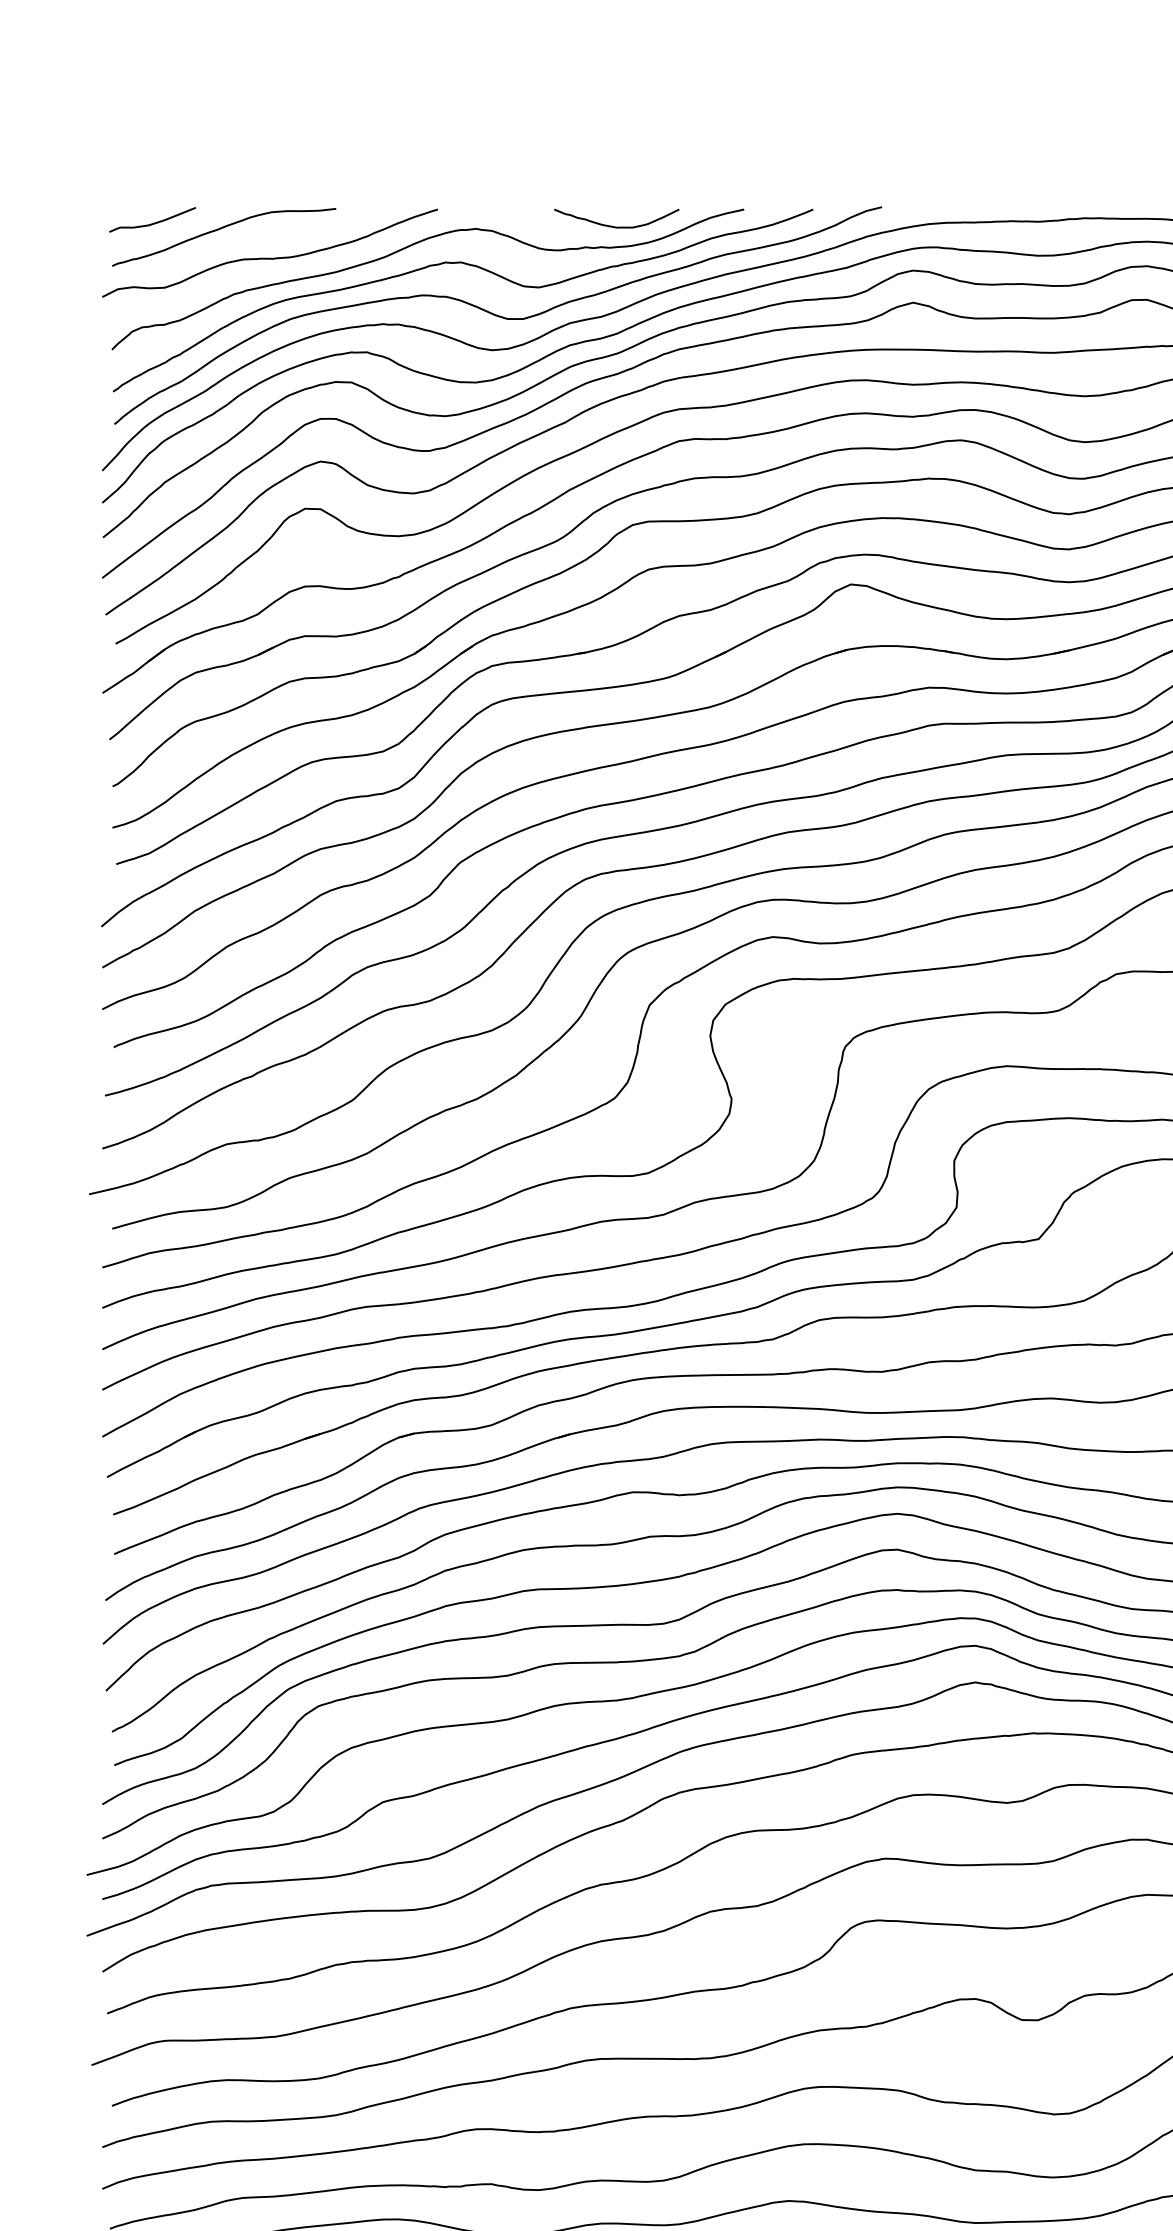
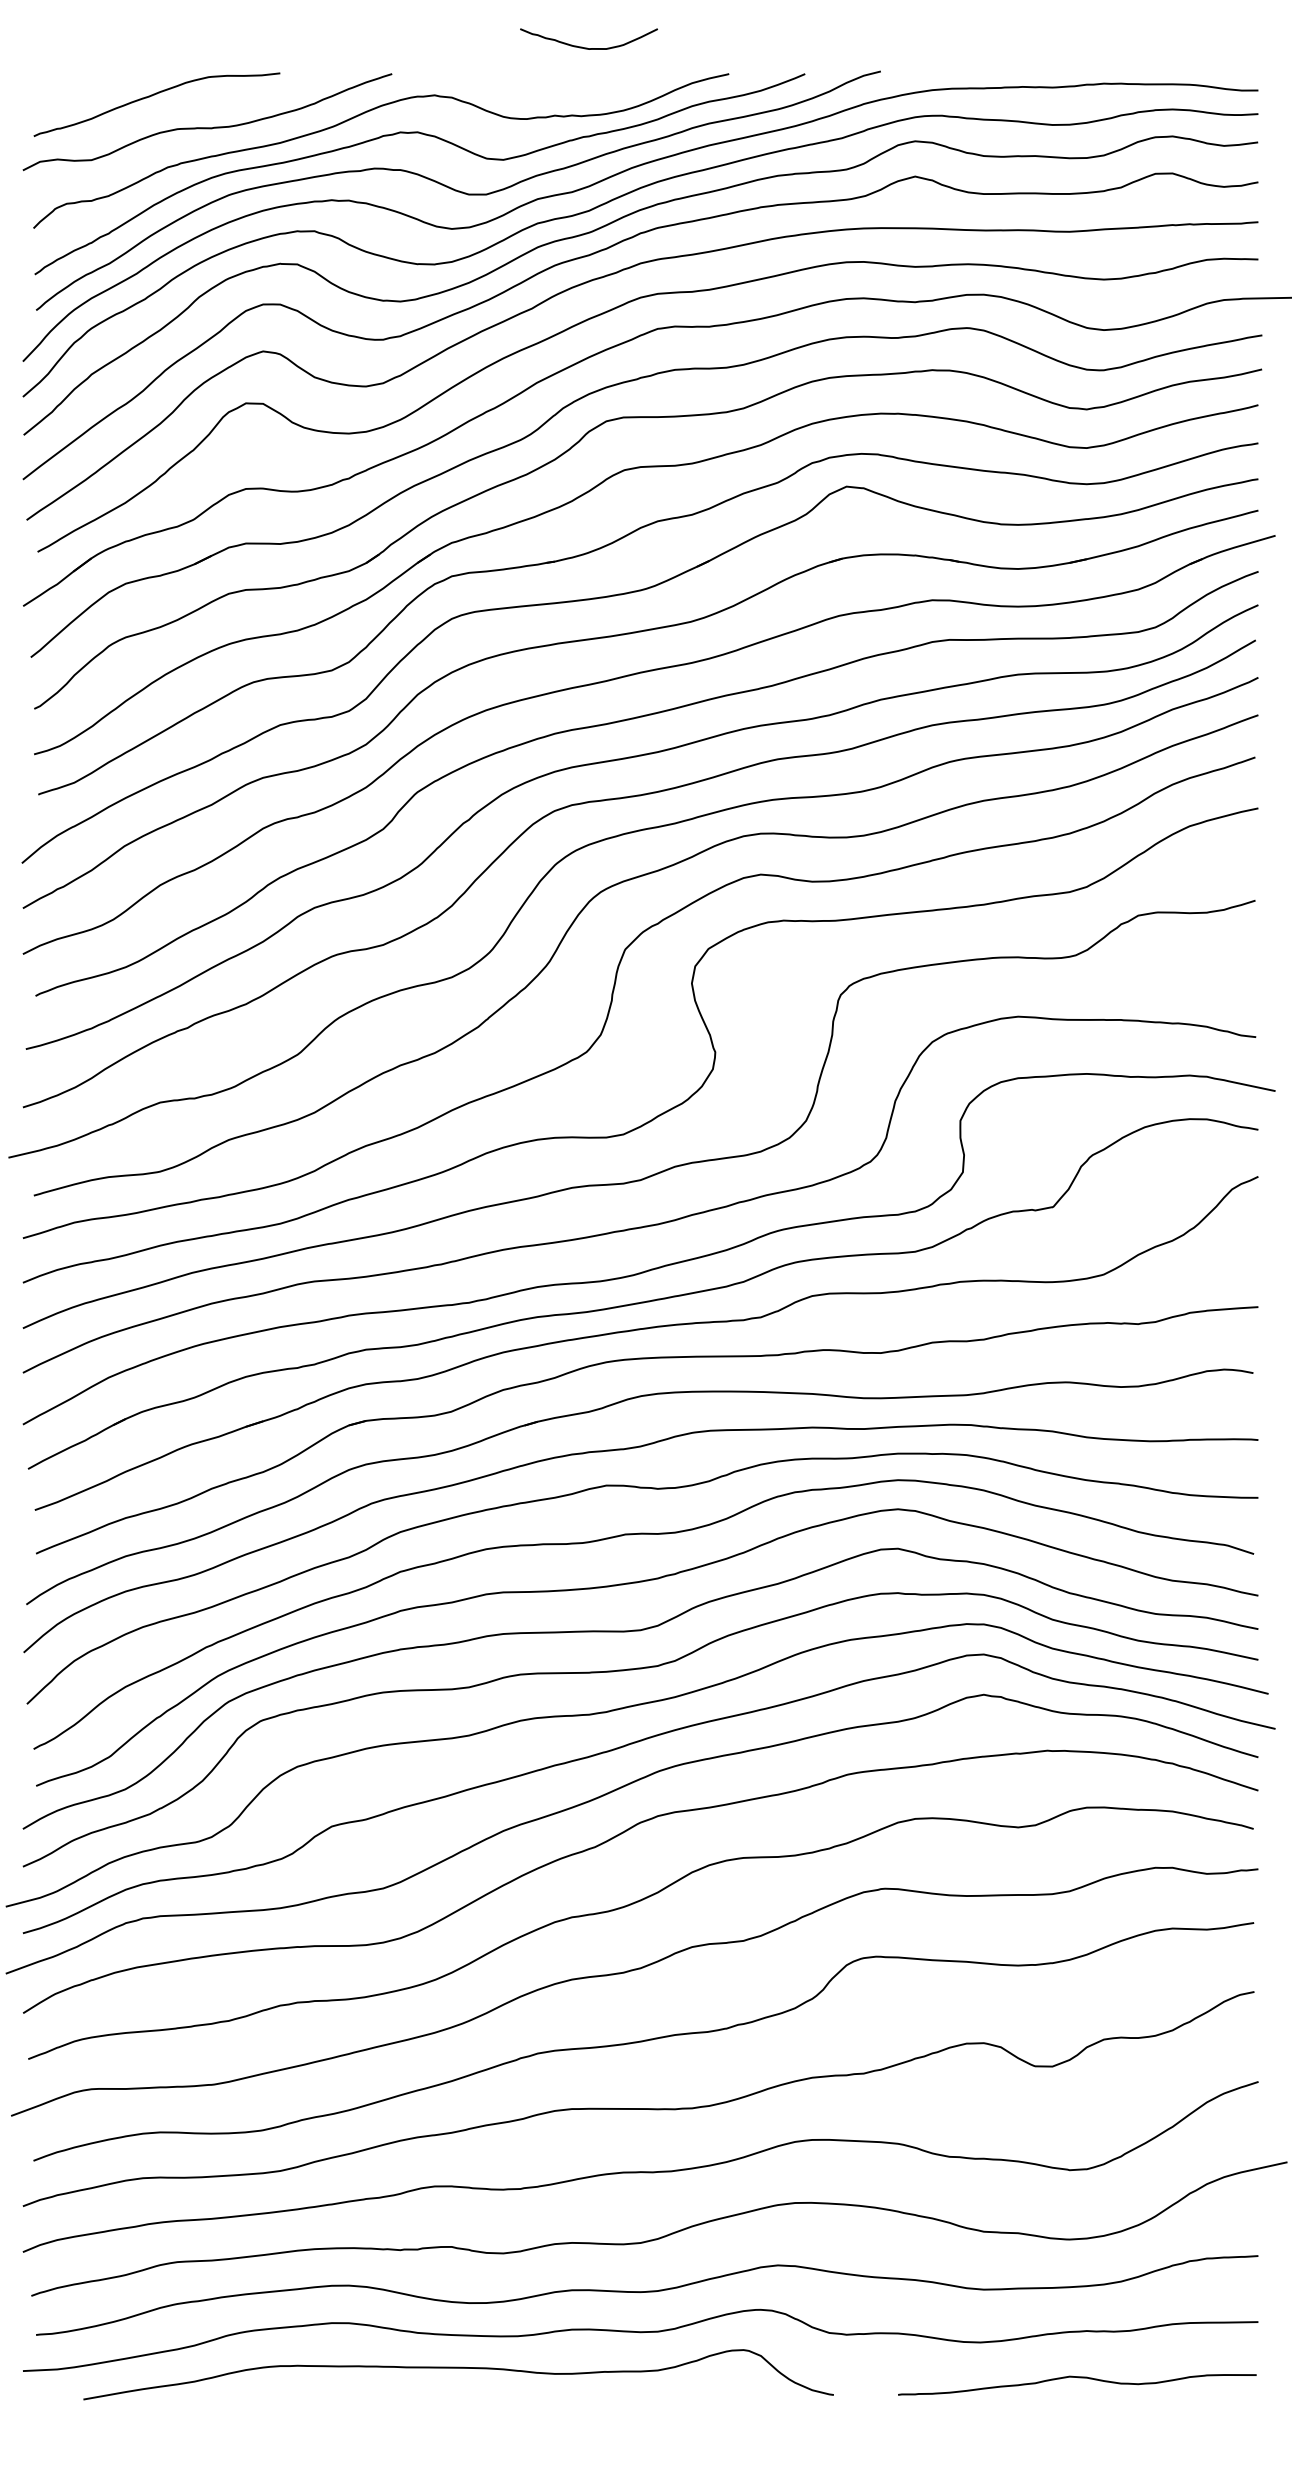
curve: (153, 222) -> (79, 88), removed
curve: (615, 226) -> (587, 47), moved

